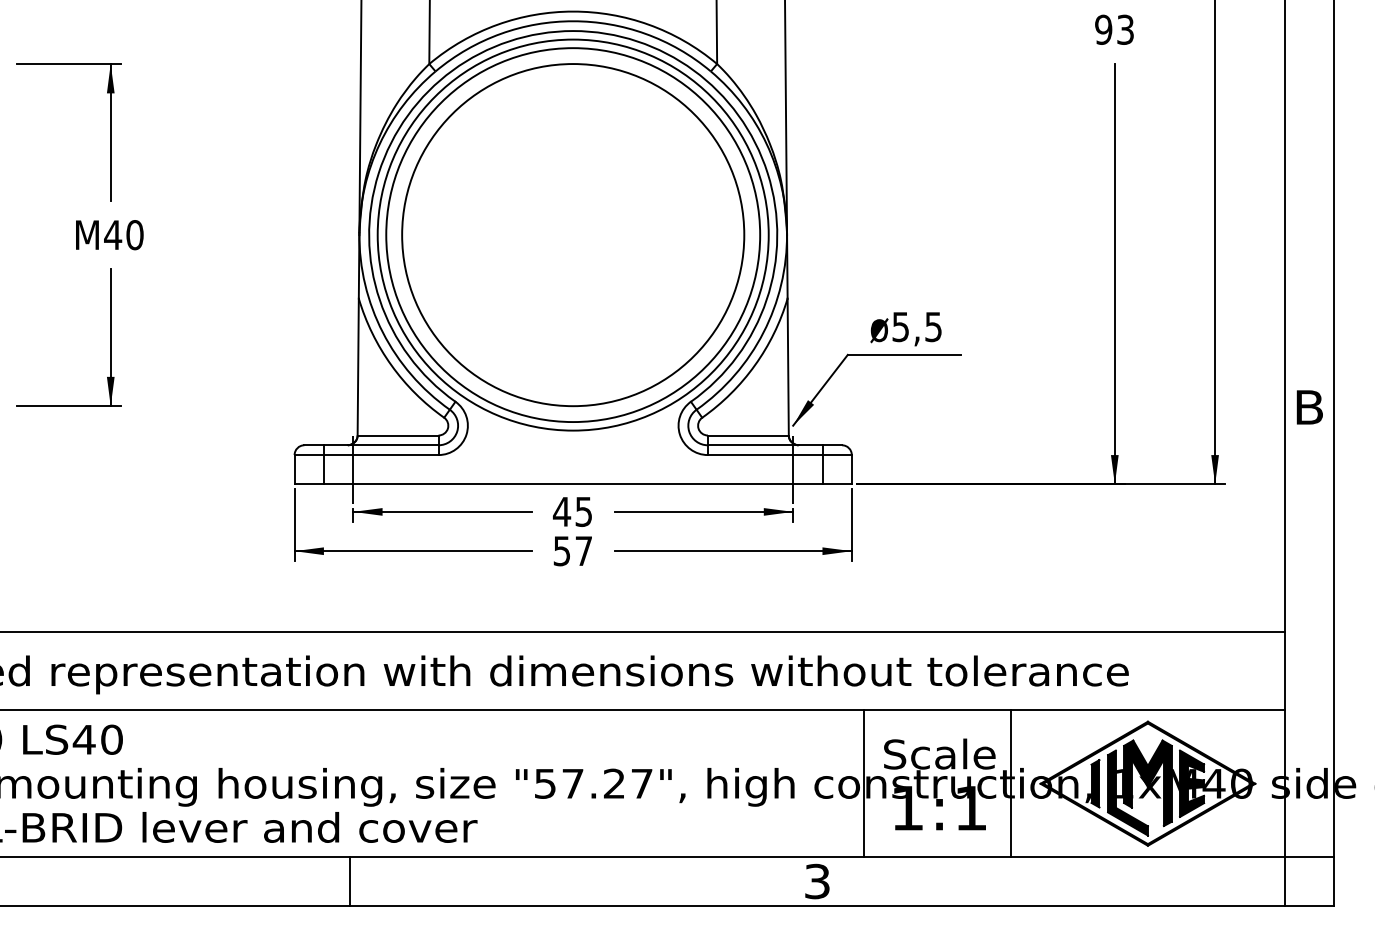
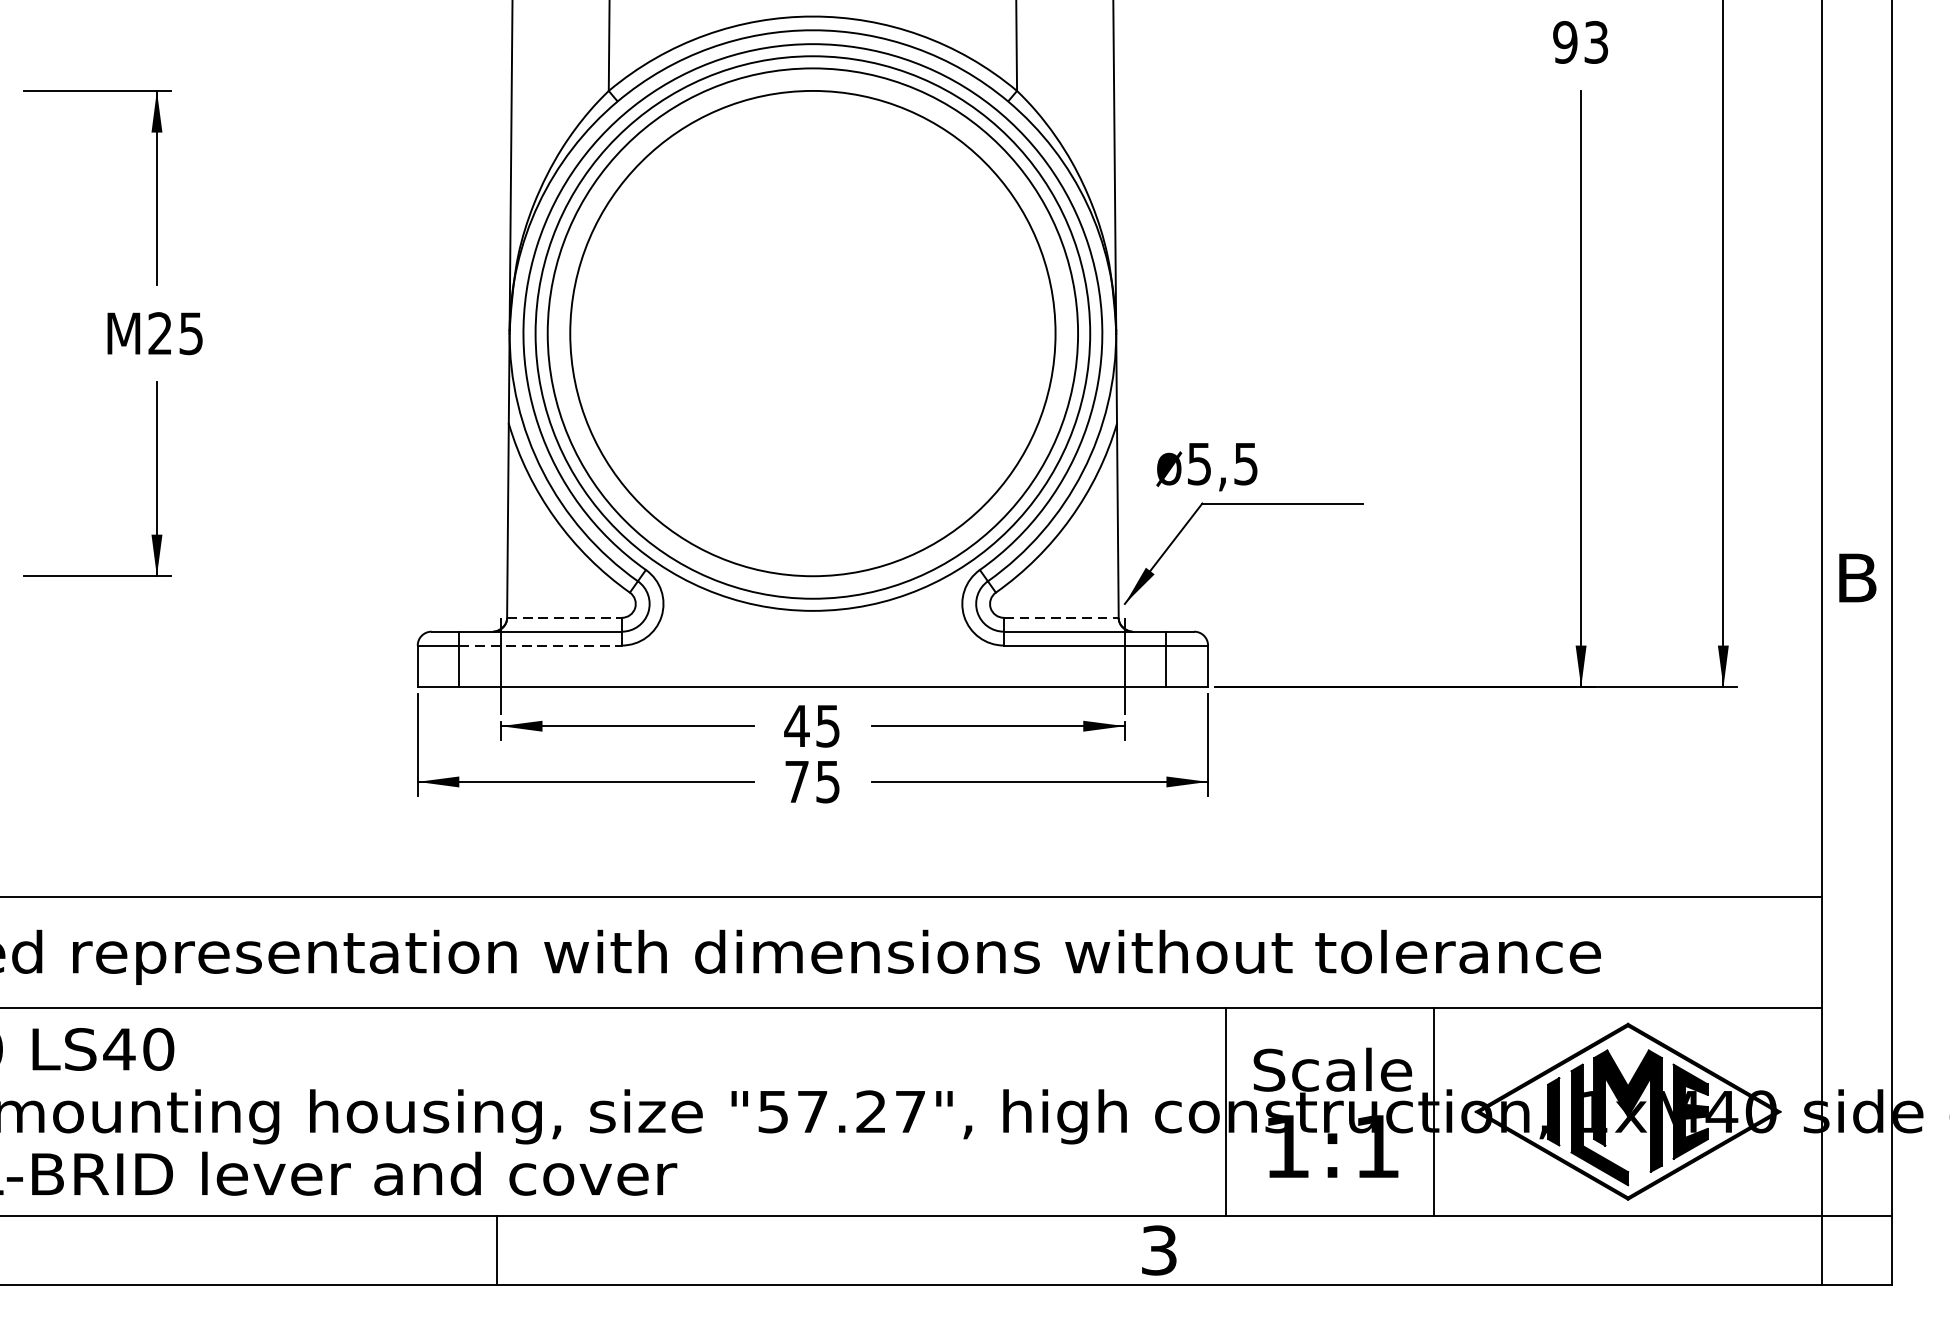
text: (123, 235) -> (175, 334), M40 -> M25
text: (905, 329) -> (1206, 467), moved
line: (398, 435) -> (565, 617), solid -> dashed
line: (748, 435) -> (1061, 617), solid -> dashed
line: (381, 455) -> (540, 646), solid -> dashed
text: (572, 551) -> (811, 782), 57 -> 75

